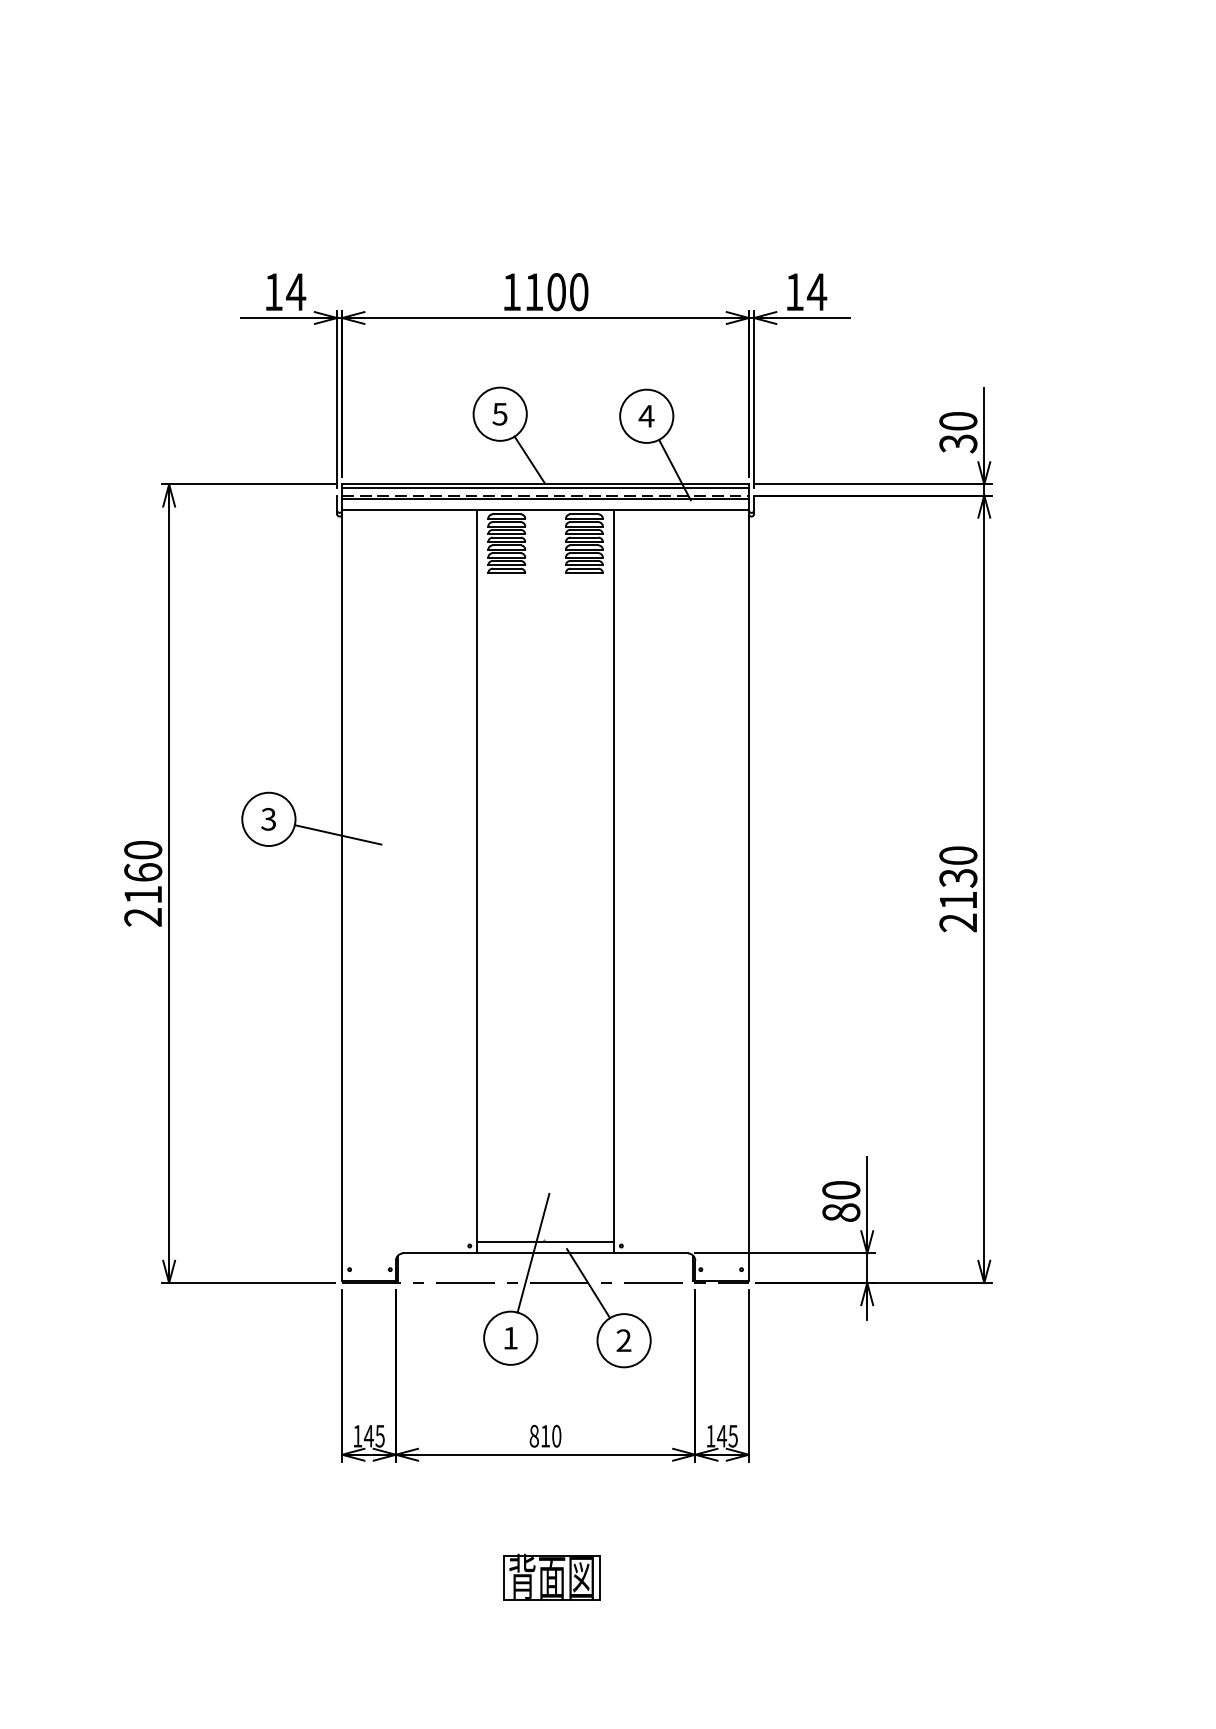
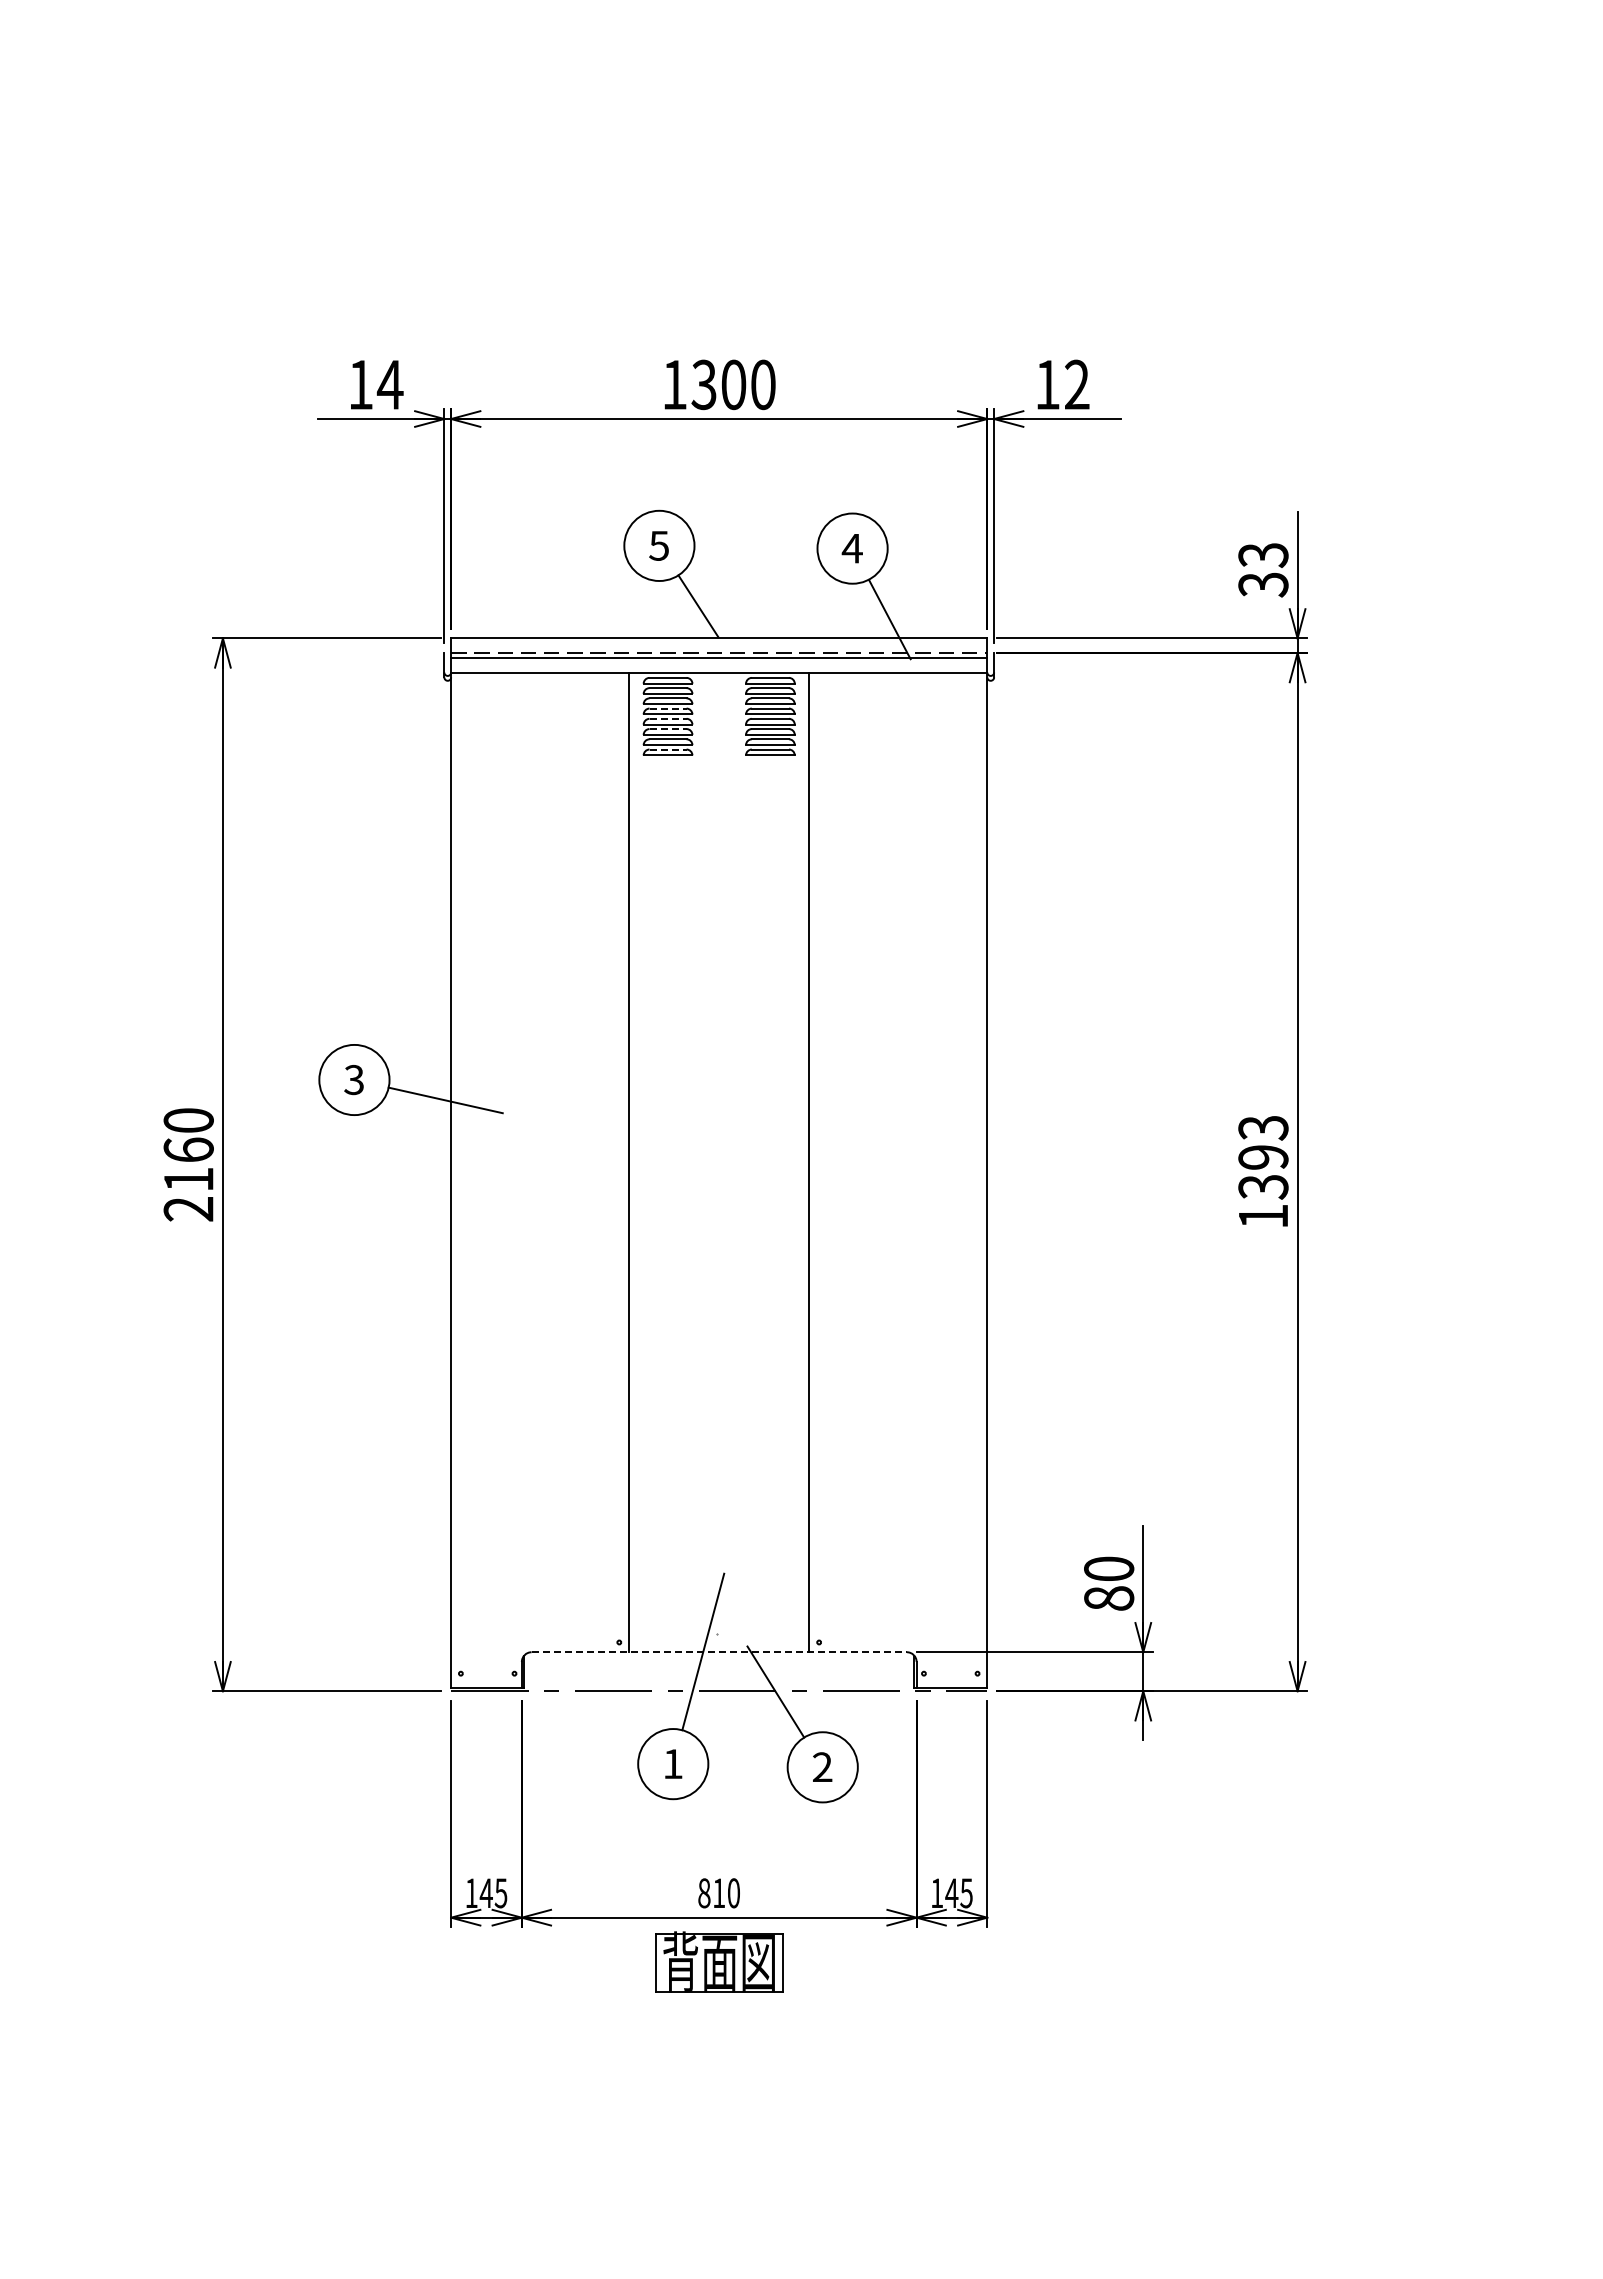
text: (533, 291) -> (703, 384), 1100 -> 1300
text: (816, 291) -> (1076, 384), 14 -> 12
text: (958, 421) -> (1263, 555), 30 -> 33
line: (545, 488) -> (719, 643), removed
line: (507, 537) -> (668, 708), solid -> dashed
line: (507, 545) -> (668, 718), solid -> dashed
line: (507, 553) -> (668, 729), solid -> dashed
line: (507, 568) -> (668, 749), solid -> dashed
text: (958, 888) -> (1263, 1171), 2130 -> 1393
line: (545, 1242) -> (719, 1637), removed
line: (545, 1253) -> (719, 1652), solid -> dashed
part: (551, 1576) -> (719, 1961), moved

